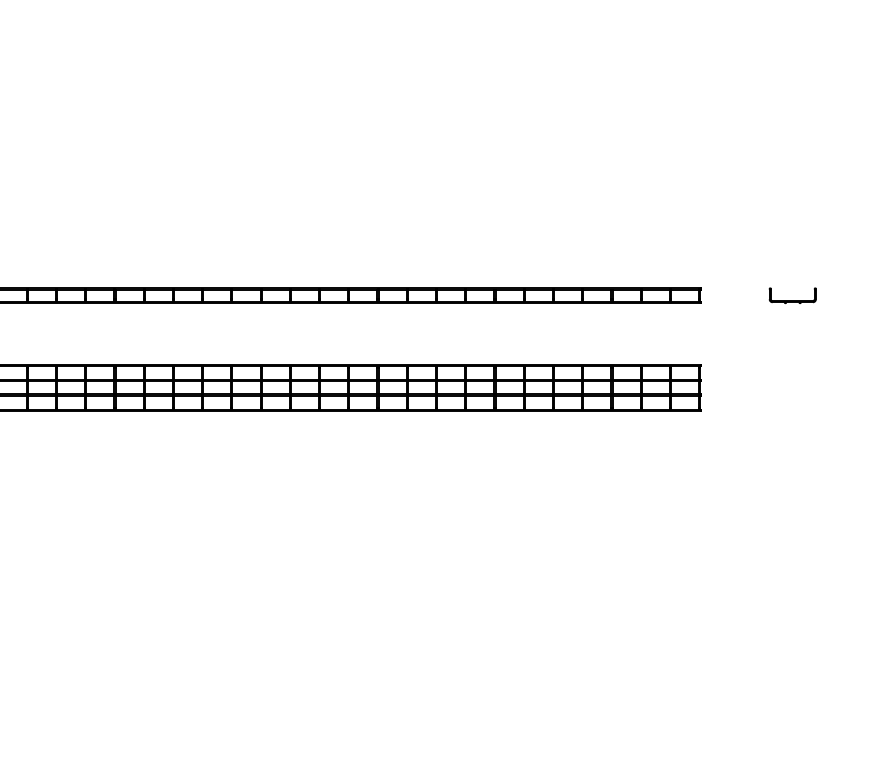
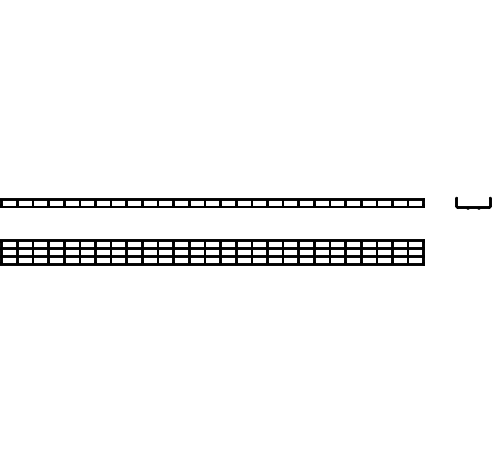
part: (792, 294) -> (473, 202), size x1.4

